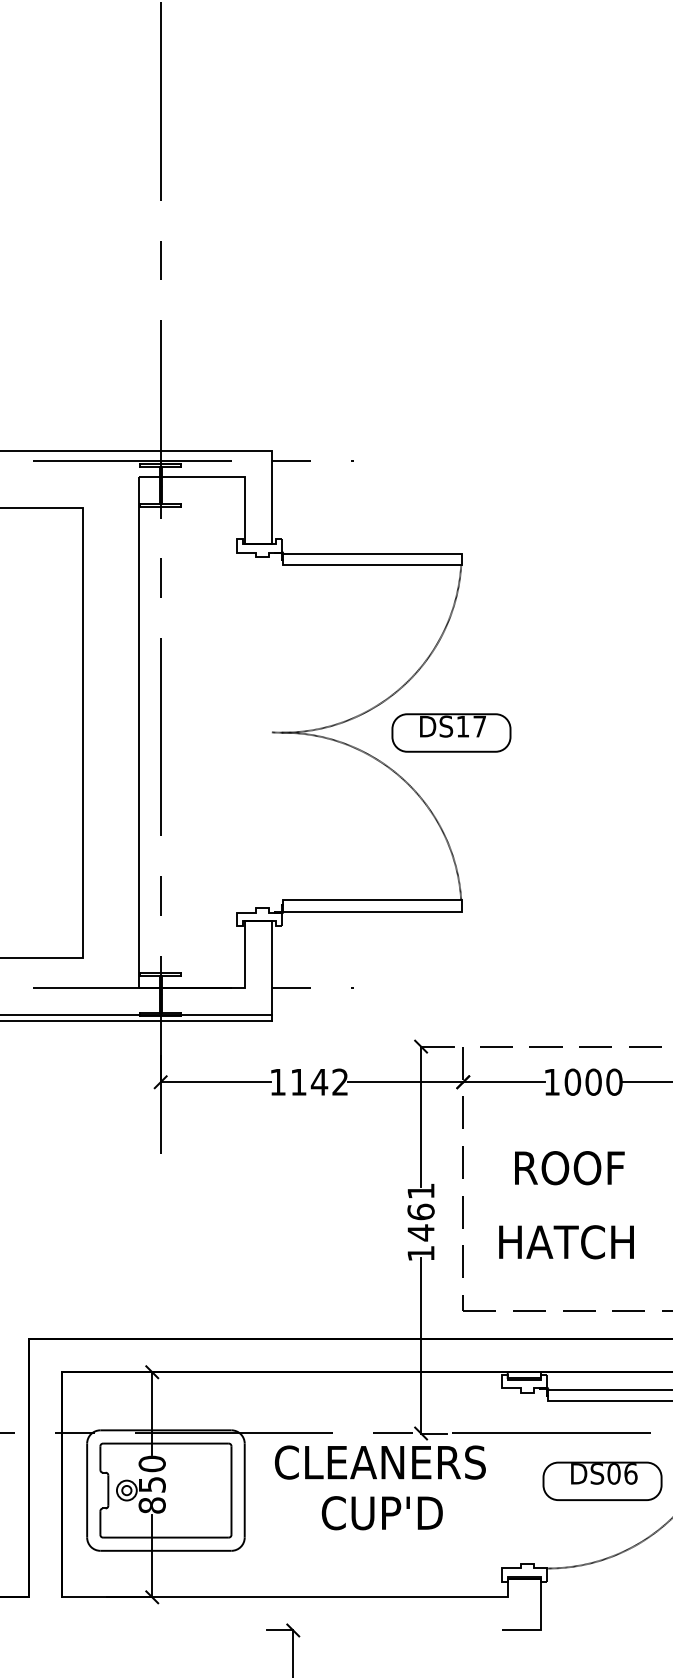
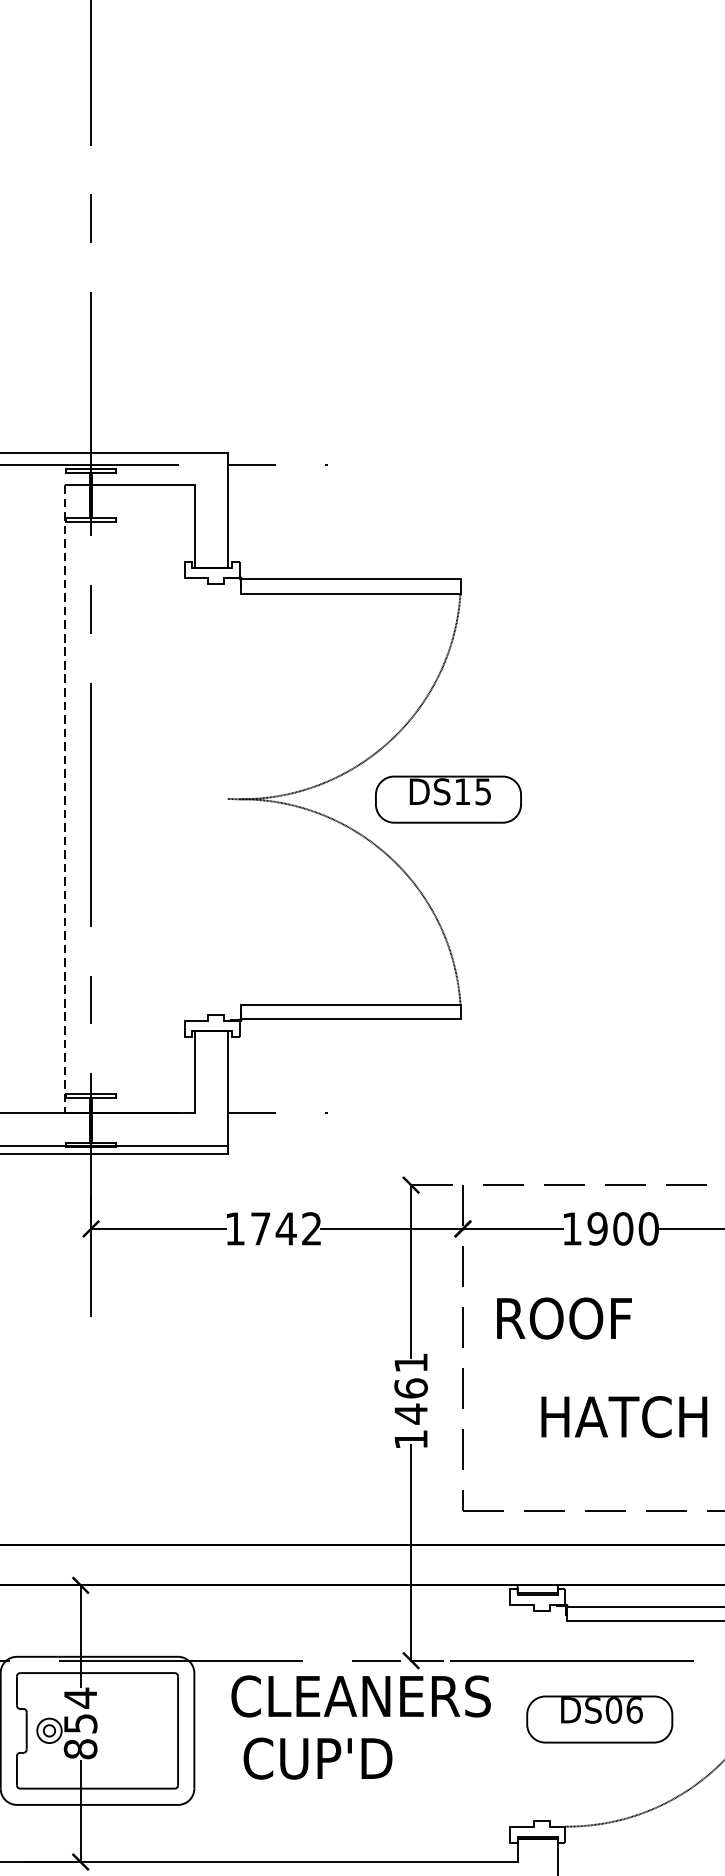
text: (479, 726) -> (482, 791), DS17 -> DS15
line: (139, 732) -> (65, 799), solid -> dashed
text: (572, 1081) -> (597, 1228), 1000 -> 1900
text: (298, 1082) -> (260, 1229), 1142 -> 1742
text: (569, 1168) -> (564, 1318), moved
text: (566, 1242) -> (624, 1417), moved
text: (151, 1463) -> (79, 1697), 850 -> 854
part: (602, 1480) -> (599, 1718), moved
text: (381, 1513) -> (316, 1759), moved

